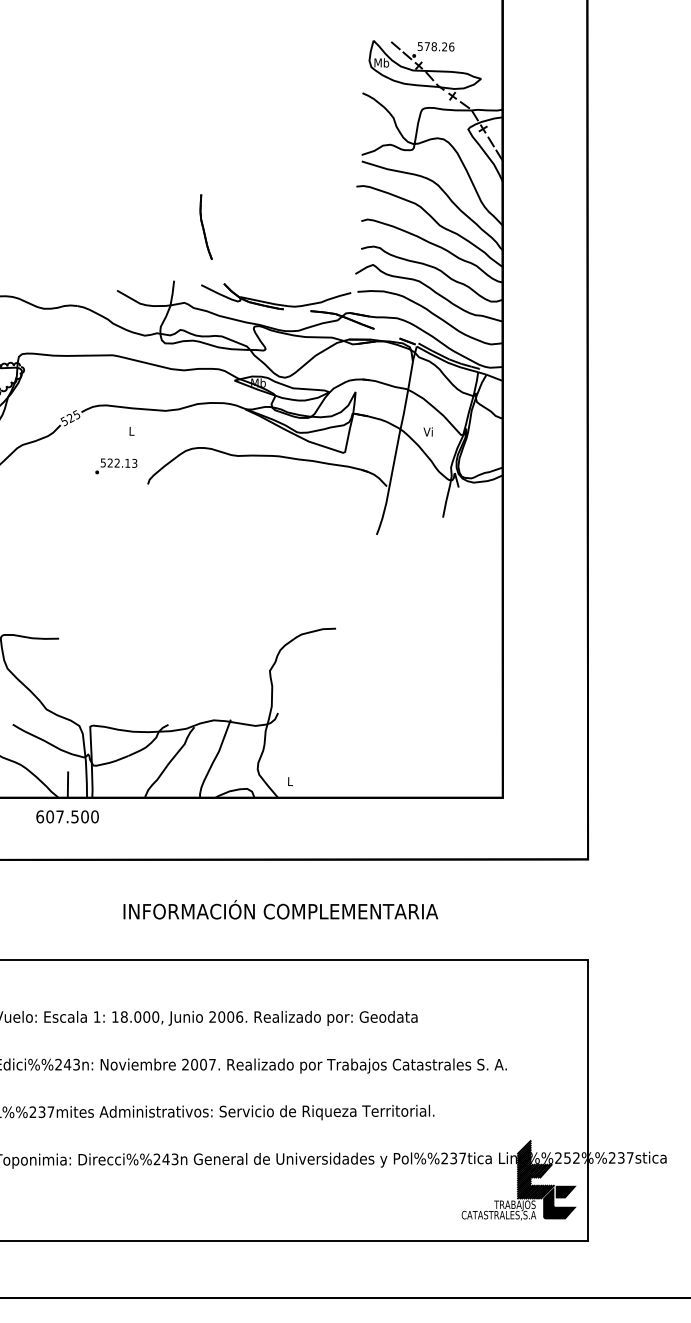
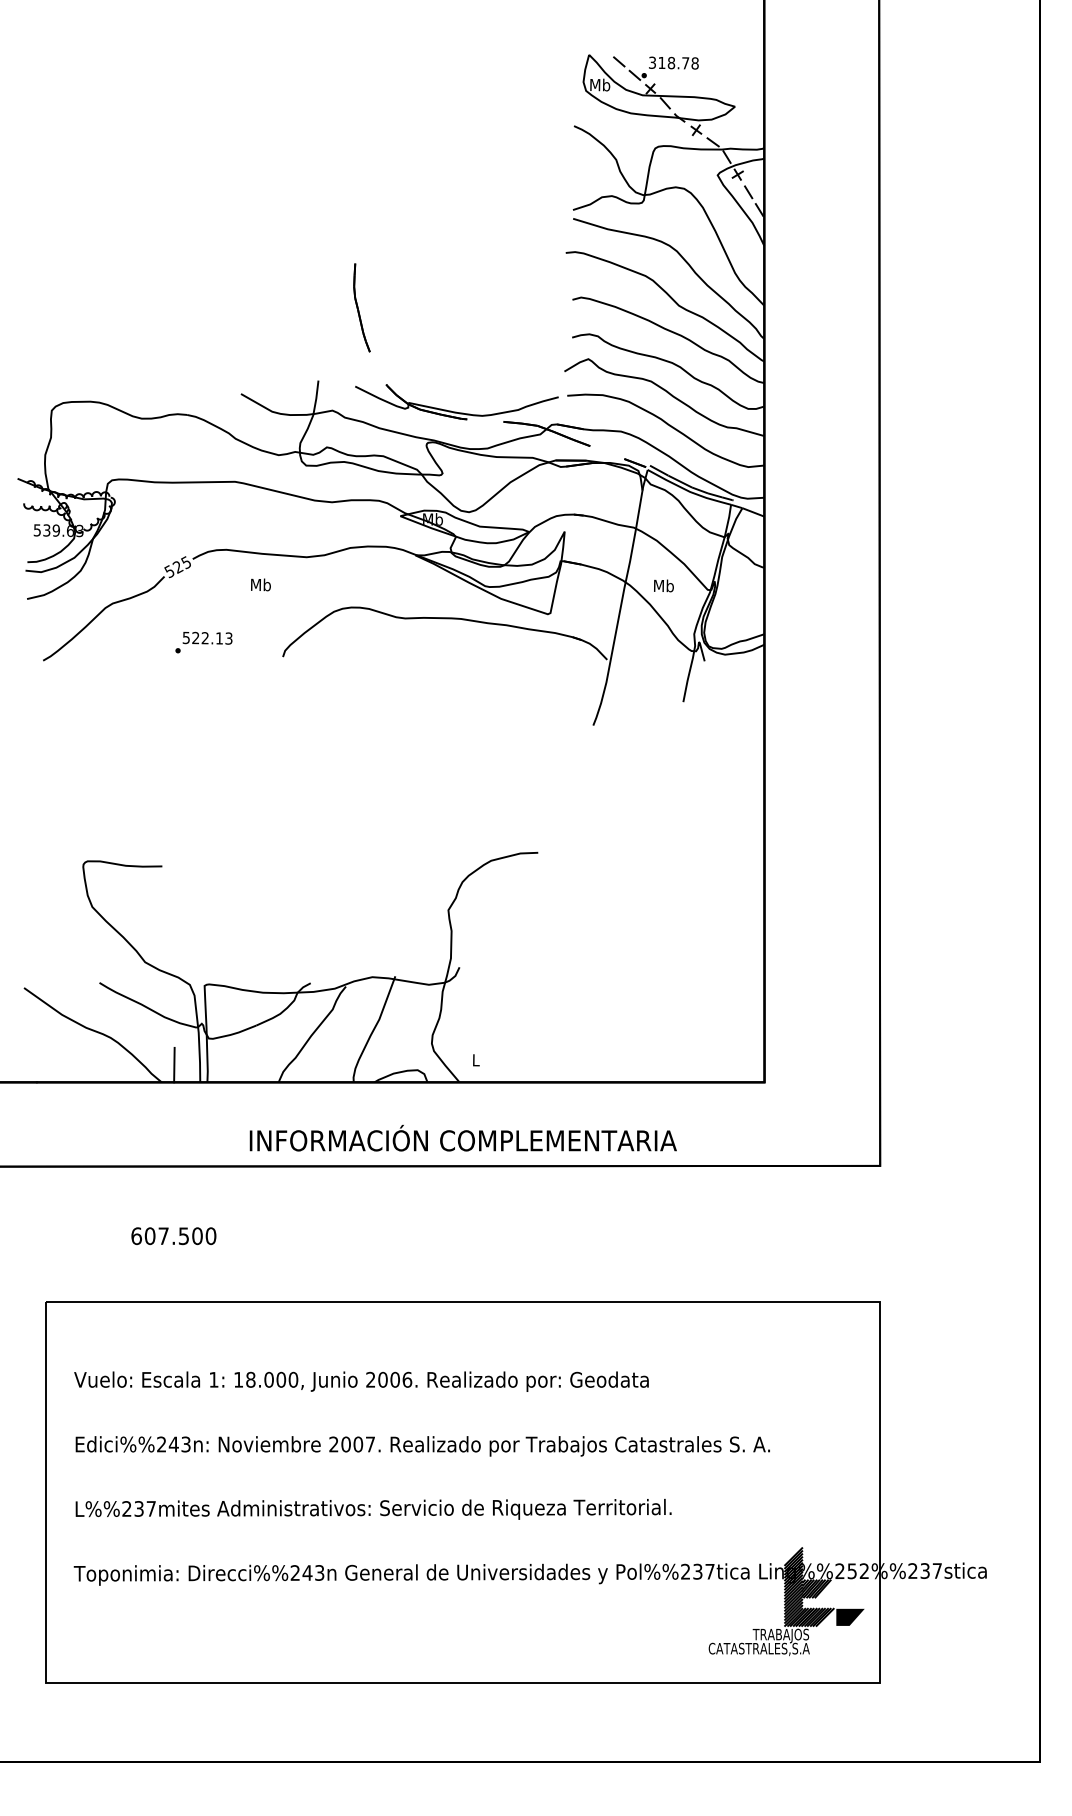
text: (435, 46) -> (673, 62), 578.26 -> 318.78
text: (131, 430) -> (260, 584), L -> Mb
text: (428, 431) -> (663, 585), Vi -> Mb
text: (115, 466) -> (203, 642), moved
text: (67, 817) -> (173, 1236), moved
text: (280, 909) -> (462, 1138), moved
fill: (559, 1203) -> (841, 1632), removed

